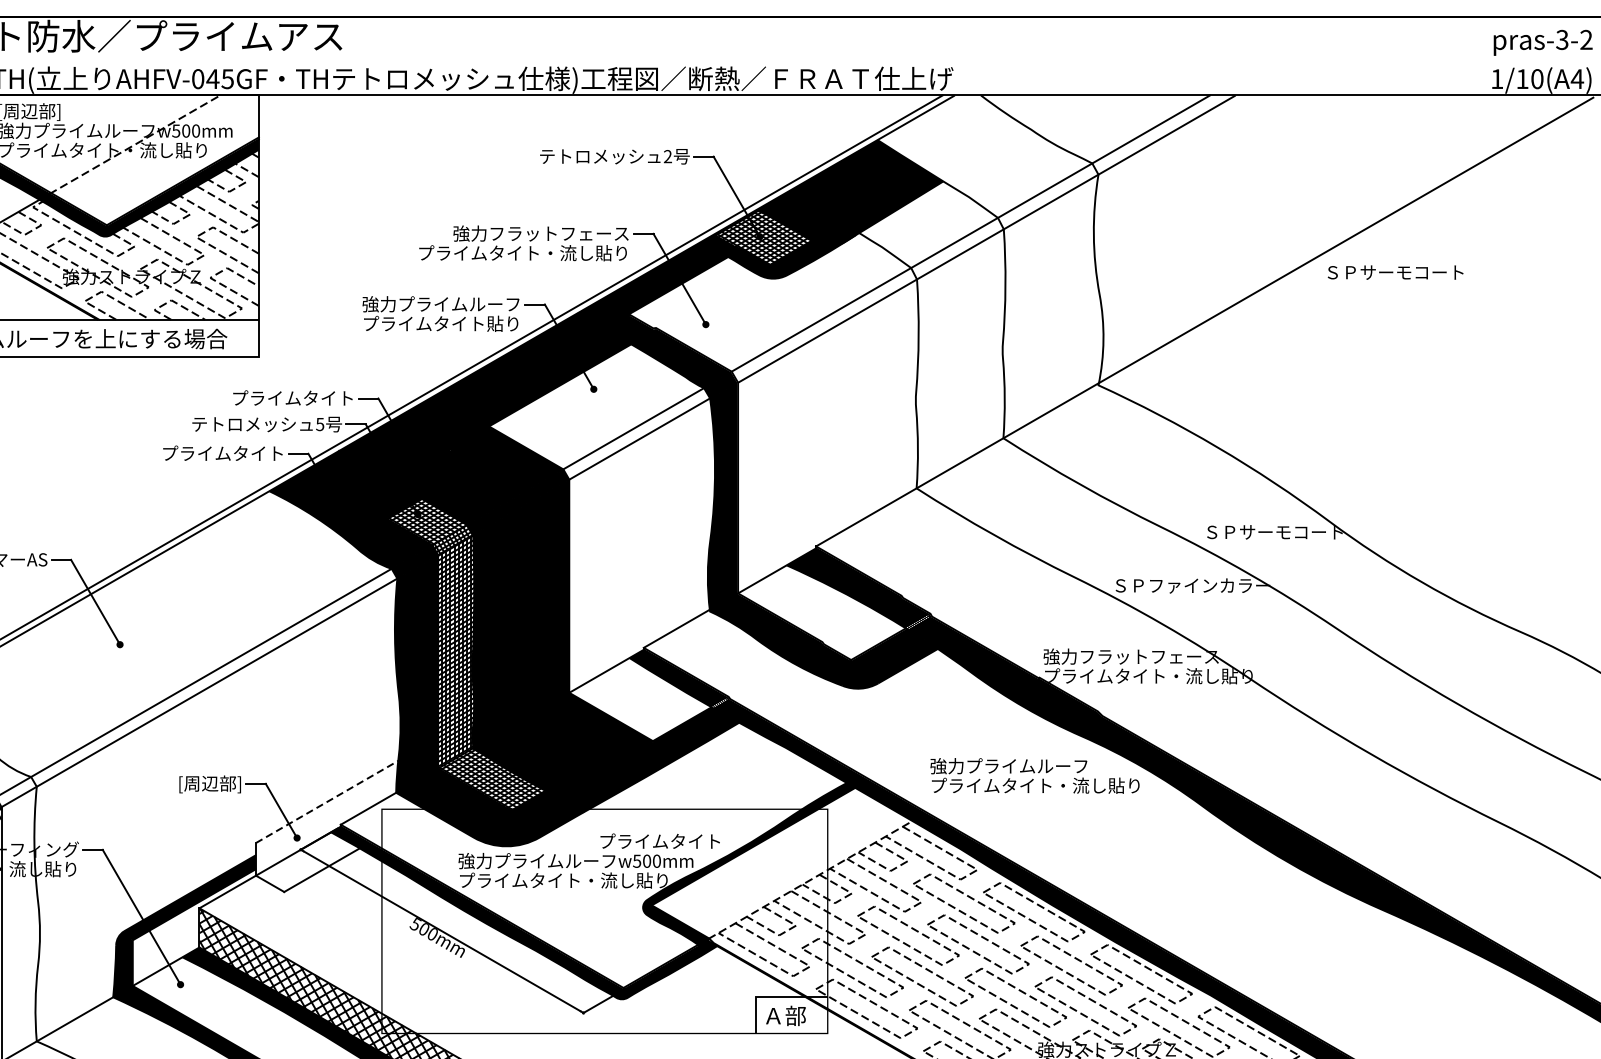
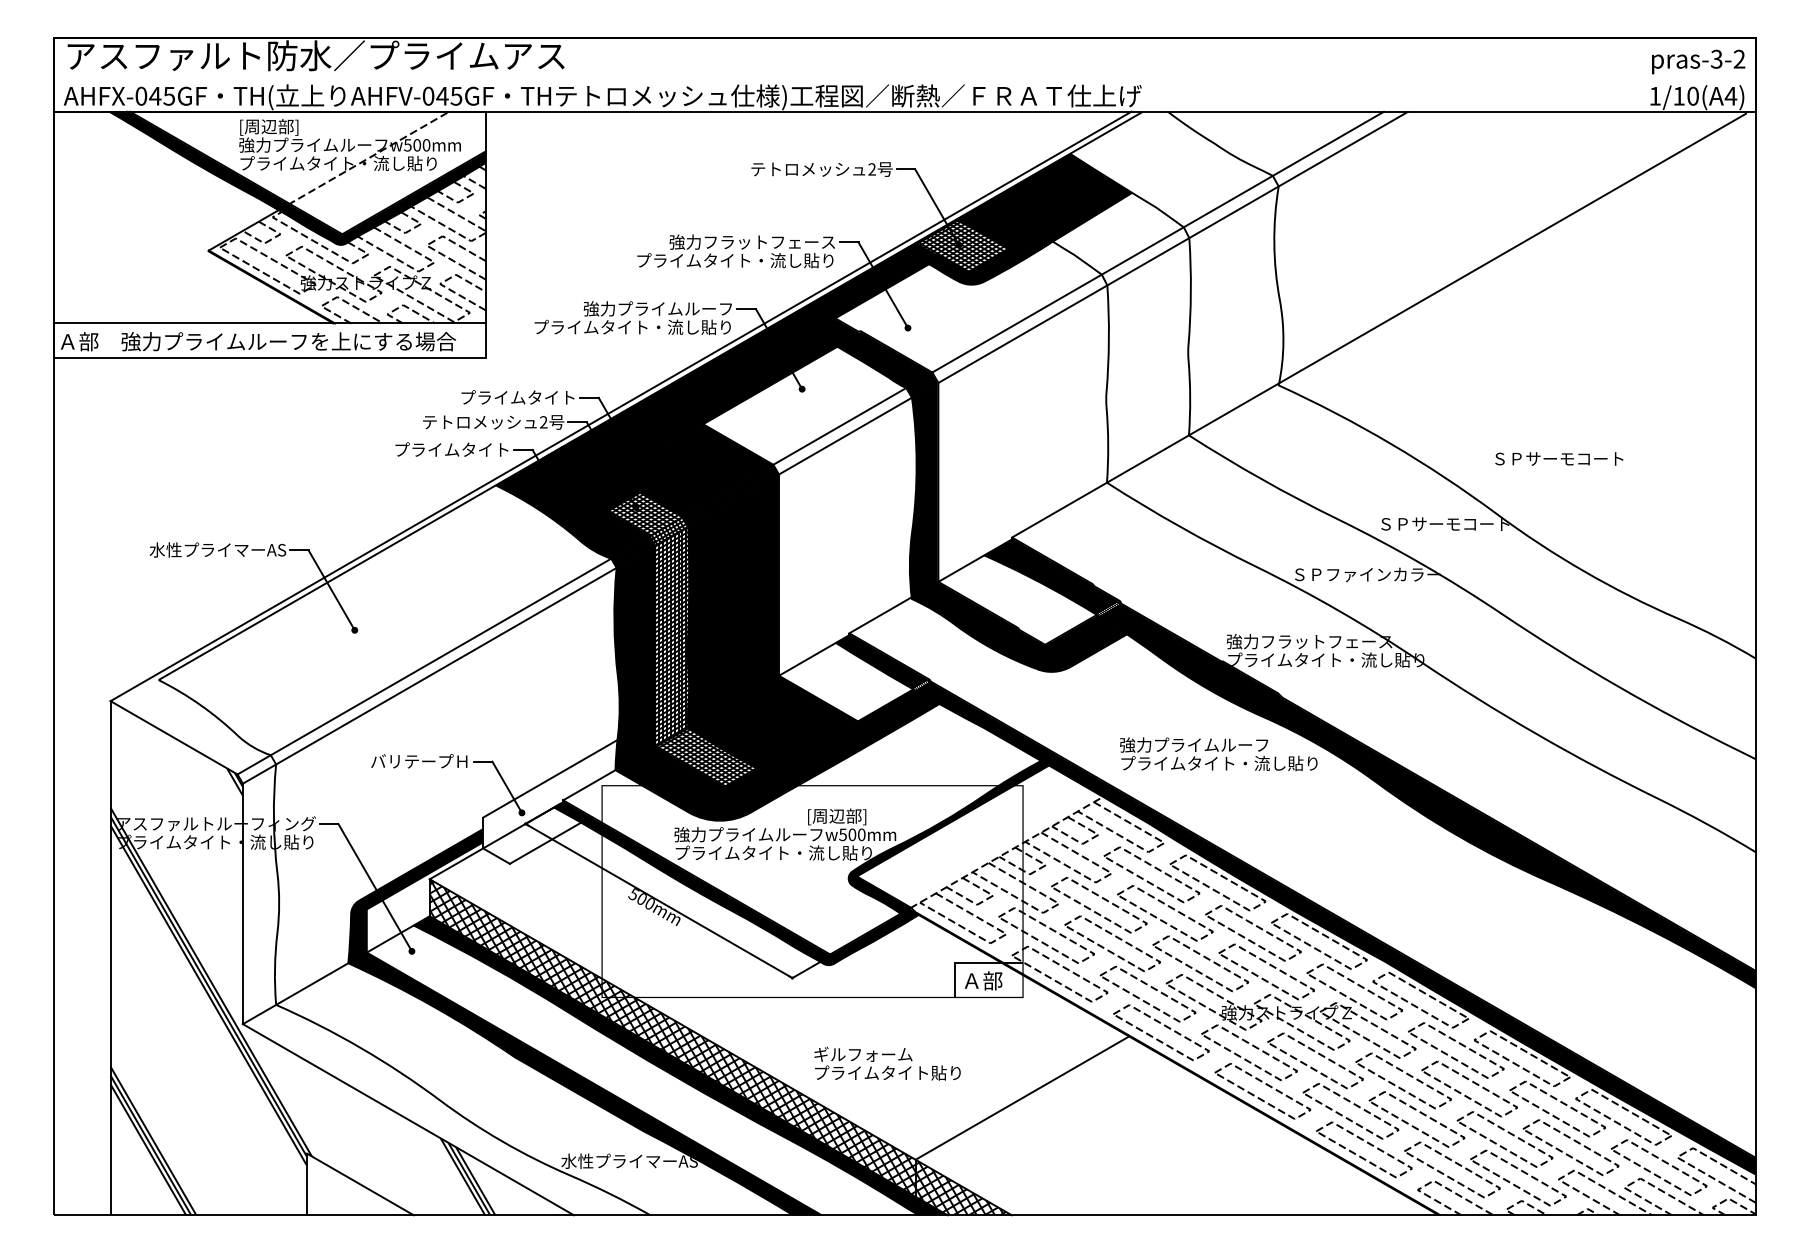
text: (1395, 272) -> (1559, 458), moved
text: (397, 322) -> (616, 326), プライムタイト貼り -> プライムタイト・流し貼り
text: (319, 424) -> (543, 422), 5 -> 2
text: (188, 783) -> (419, 761), [周辺部] -> バリテープＨ
line: (327, 801) -> (550, 778), dashed -> solid
text: (659, 841) -> (864, 816), プライムタイト -> [周辺部]

